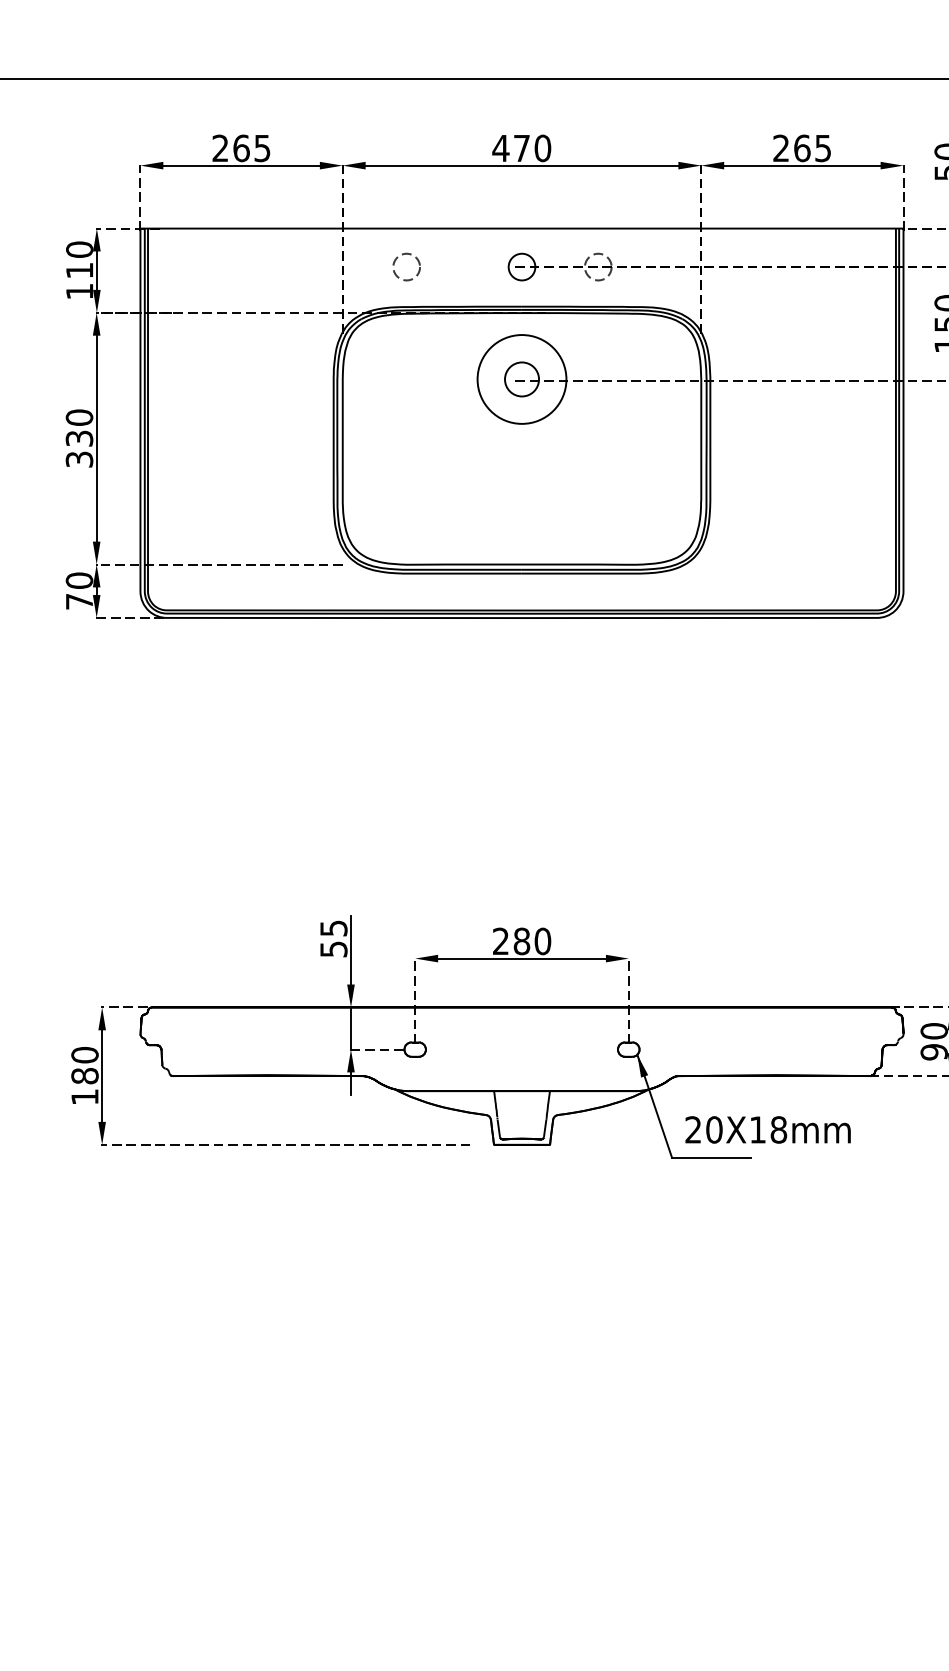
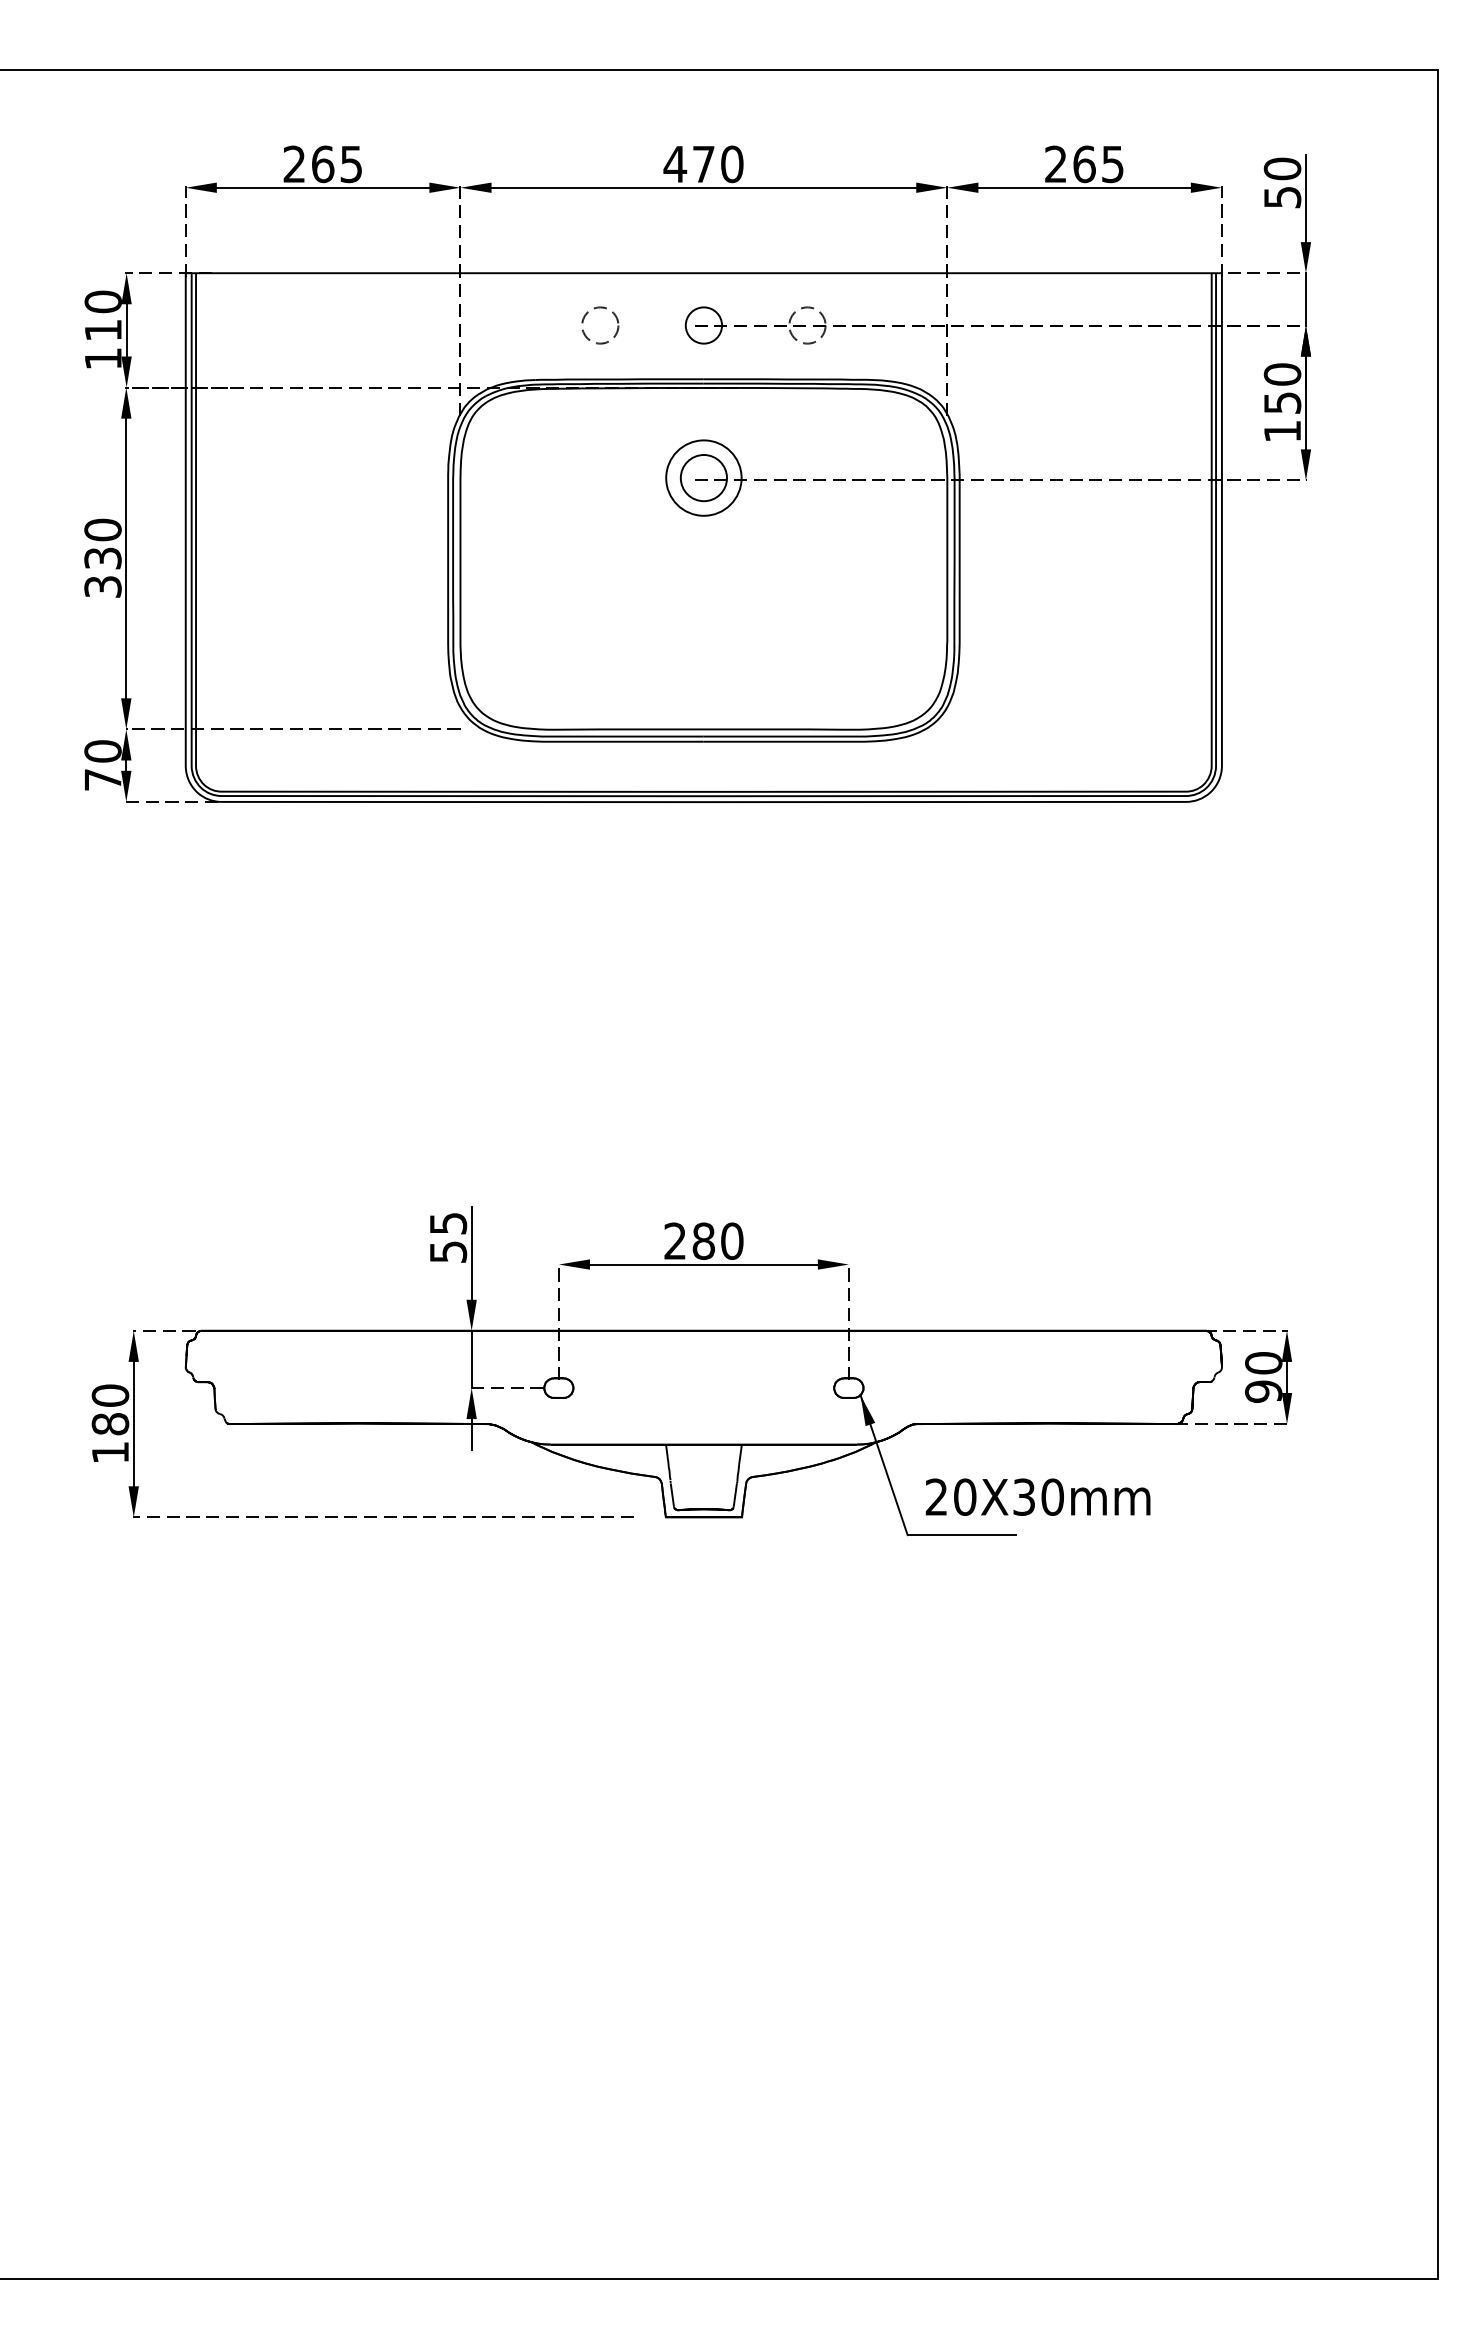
circle: (406, 267) -> (600, 325), moved
circle: (521, 379) -> (703, 477), size x0.62
text: (768, 1129) -> (1038, 1496), 20X18mm -> 20X30mm

